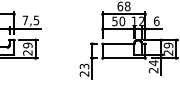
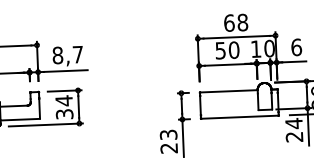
text: (30, 20) -> (67, 55), 7,5 -> 8,7
text: (141, 21) -> (268, 48), 12 -> 10
text: (27, 48) -> (63, 106), 29 -> 34

